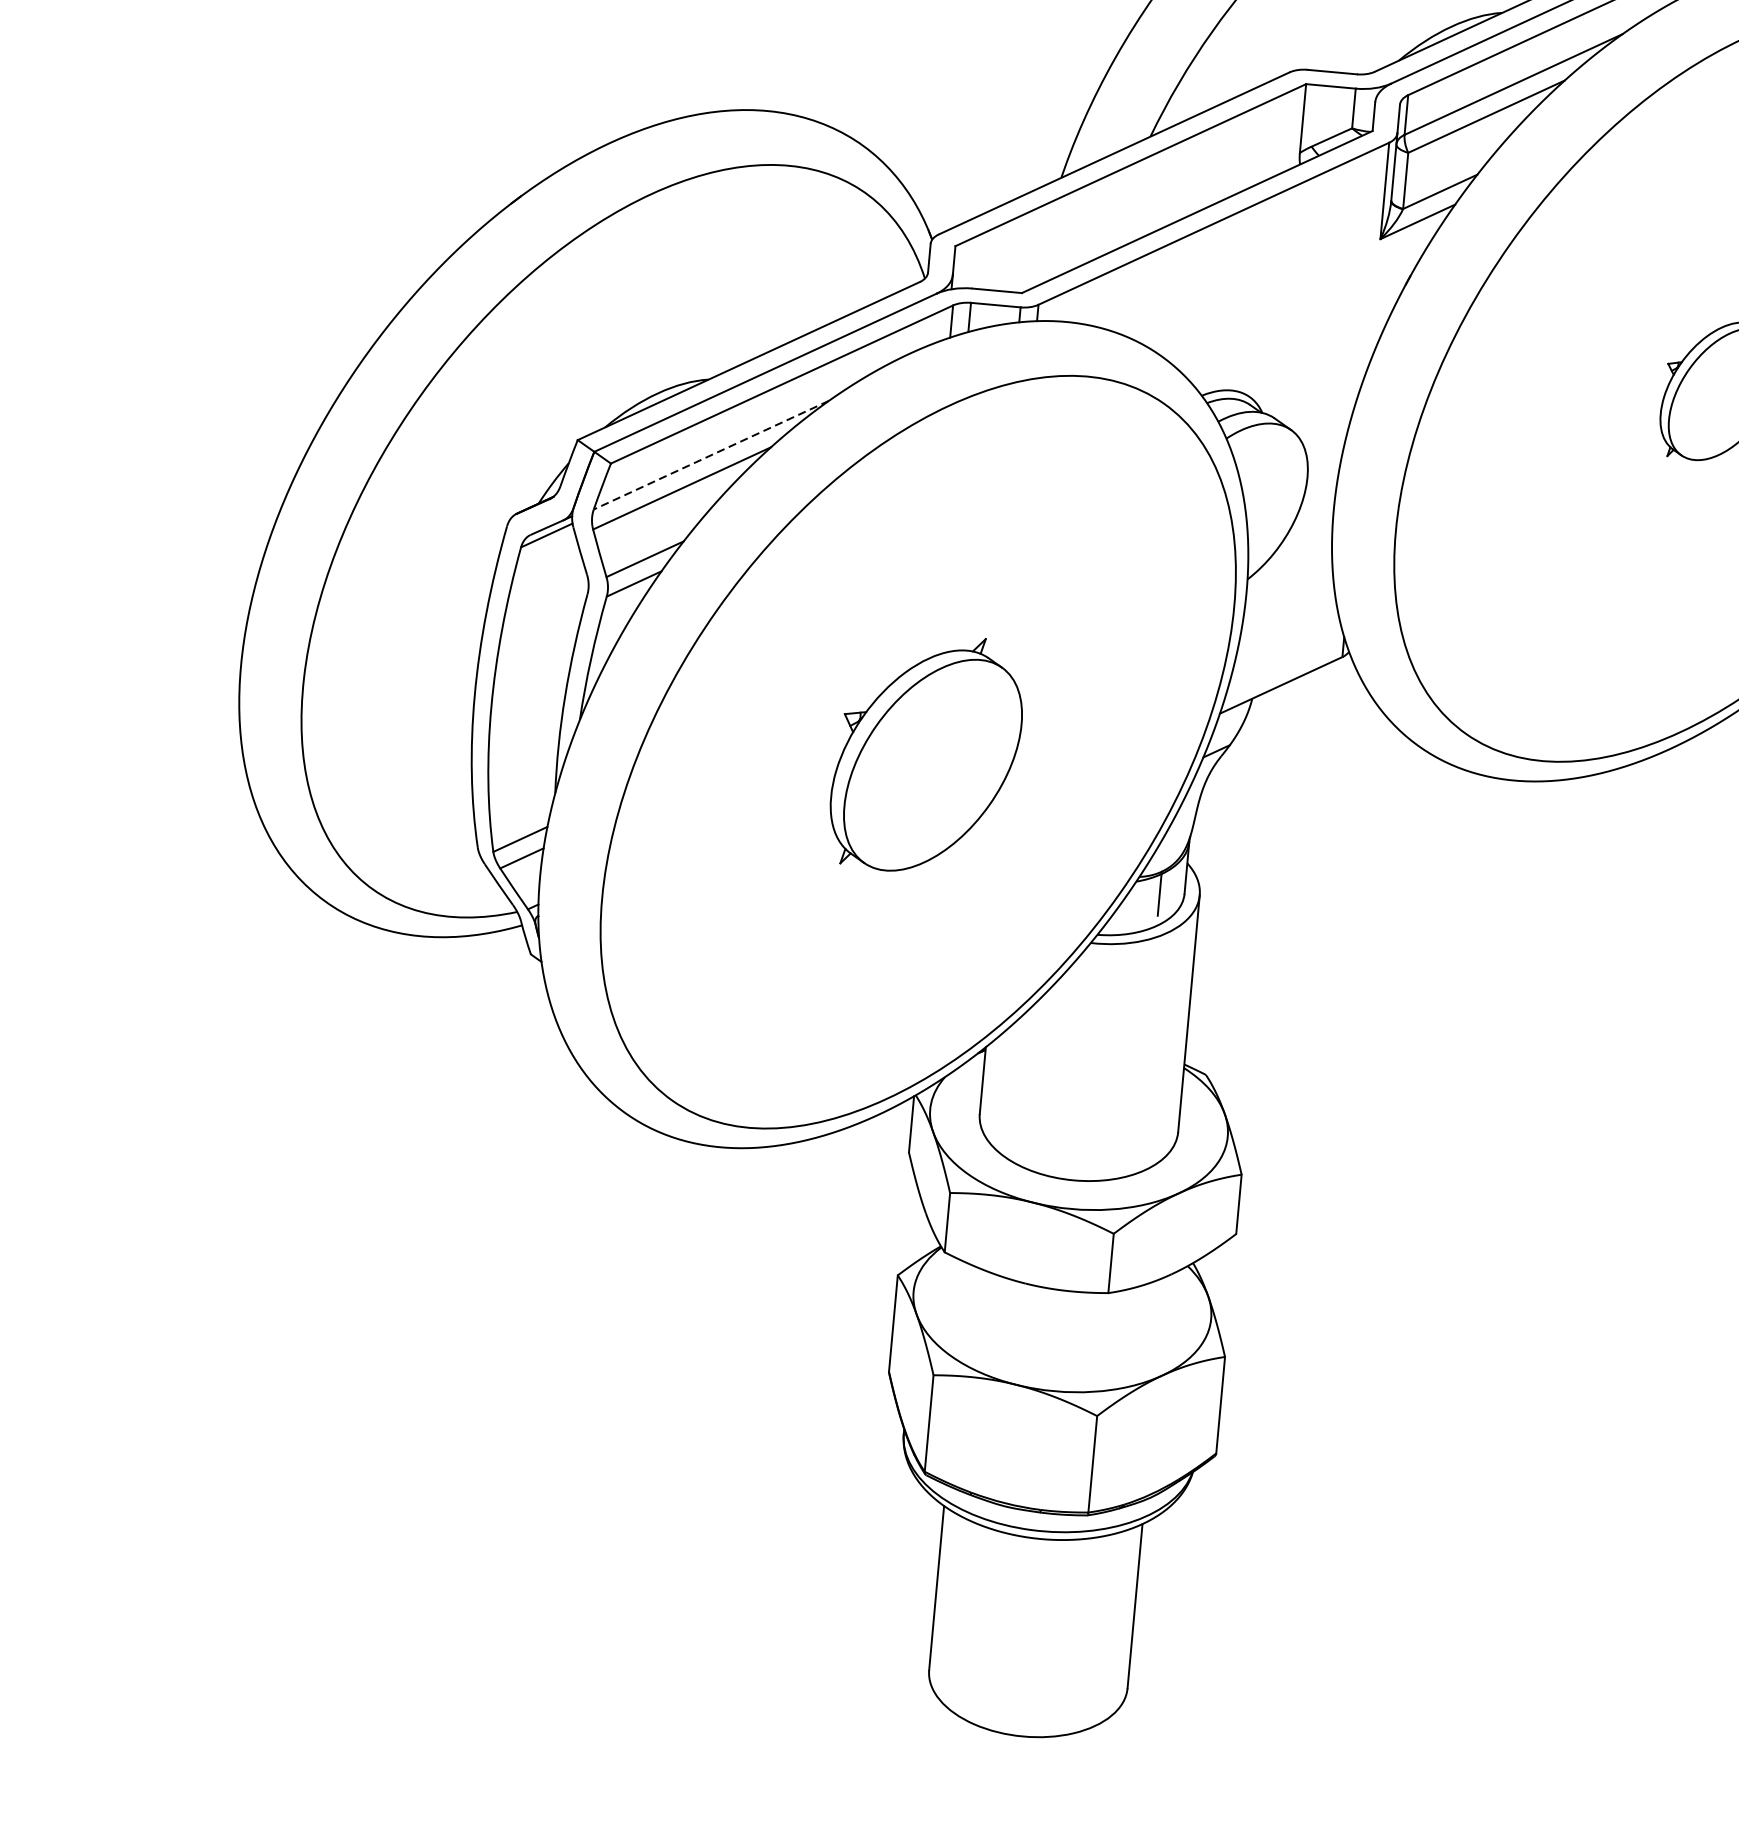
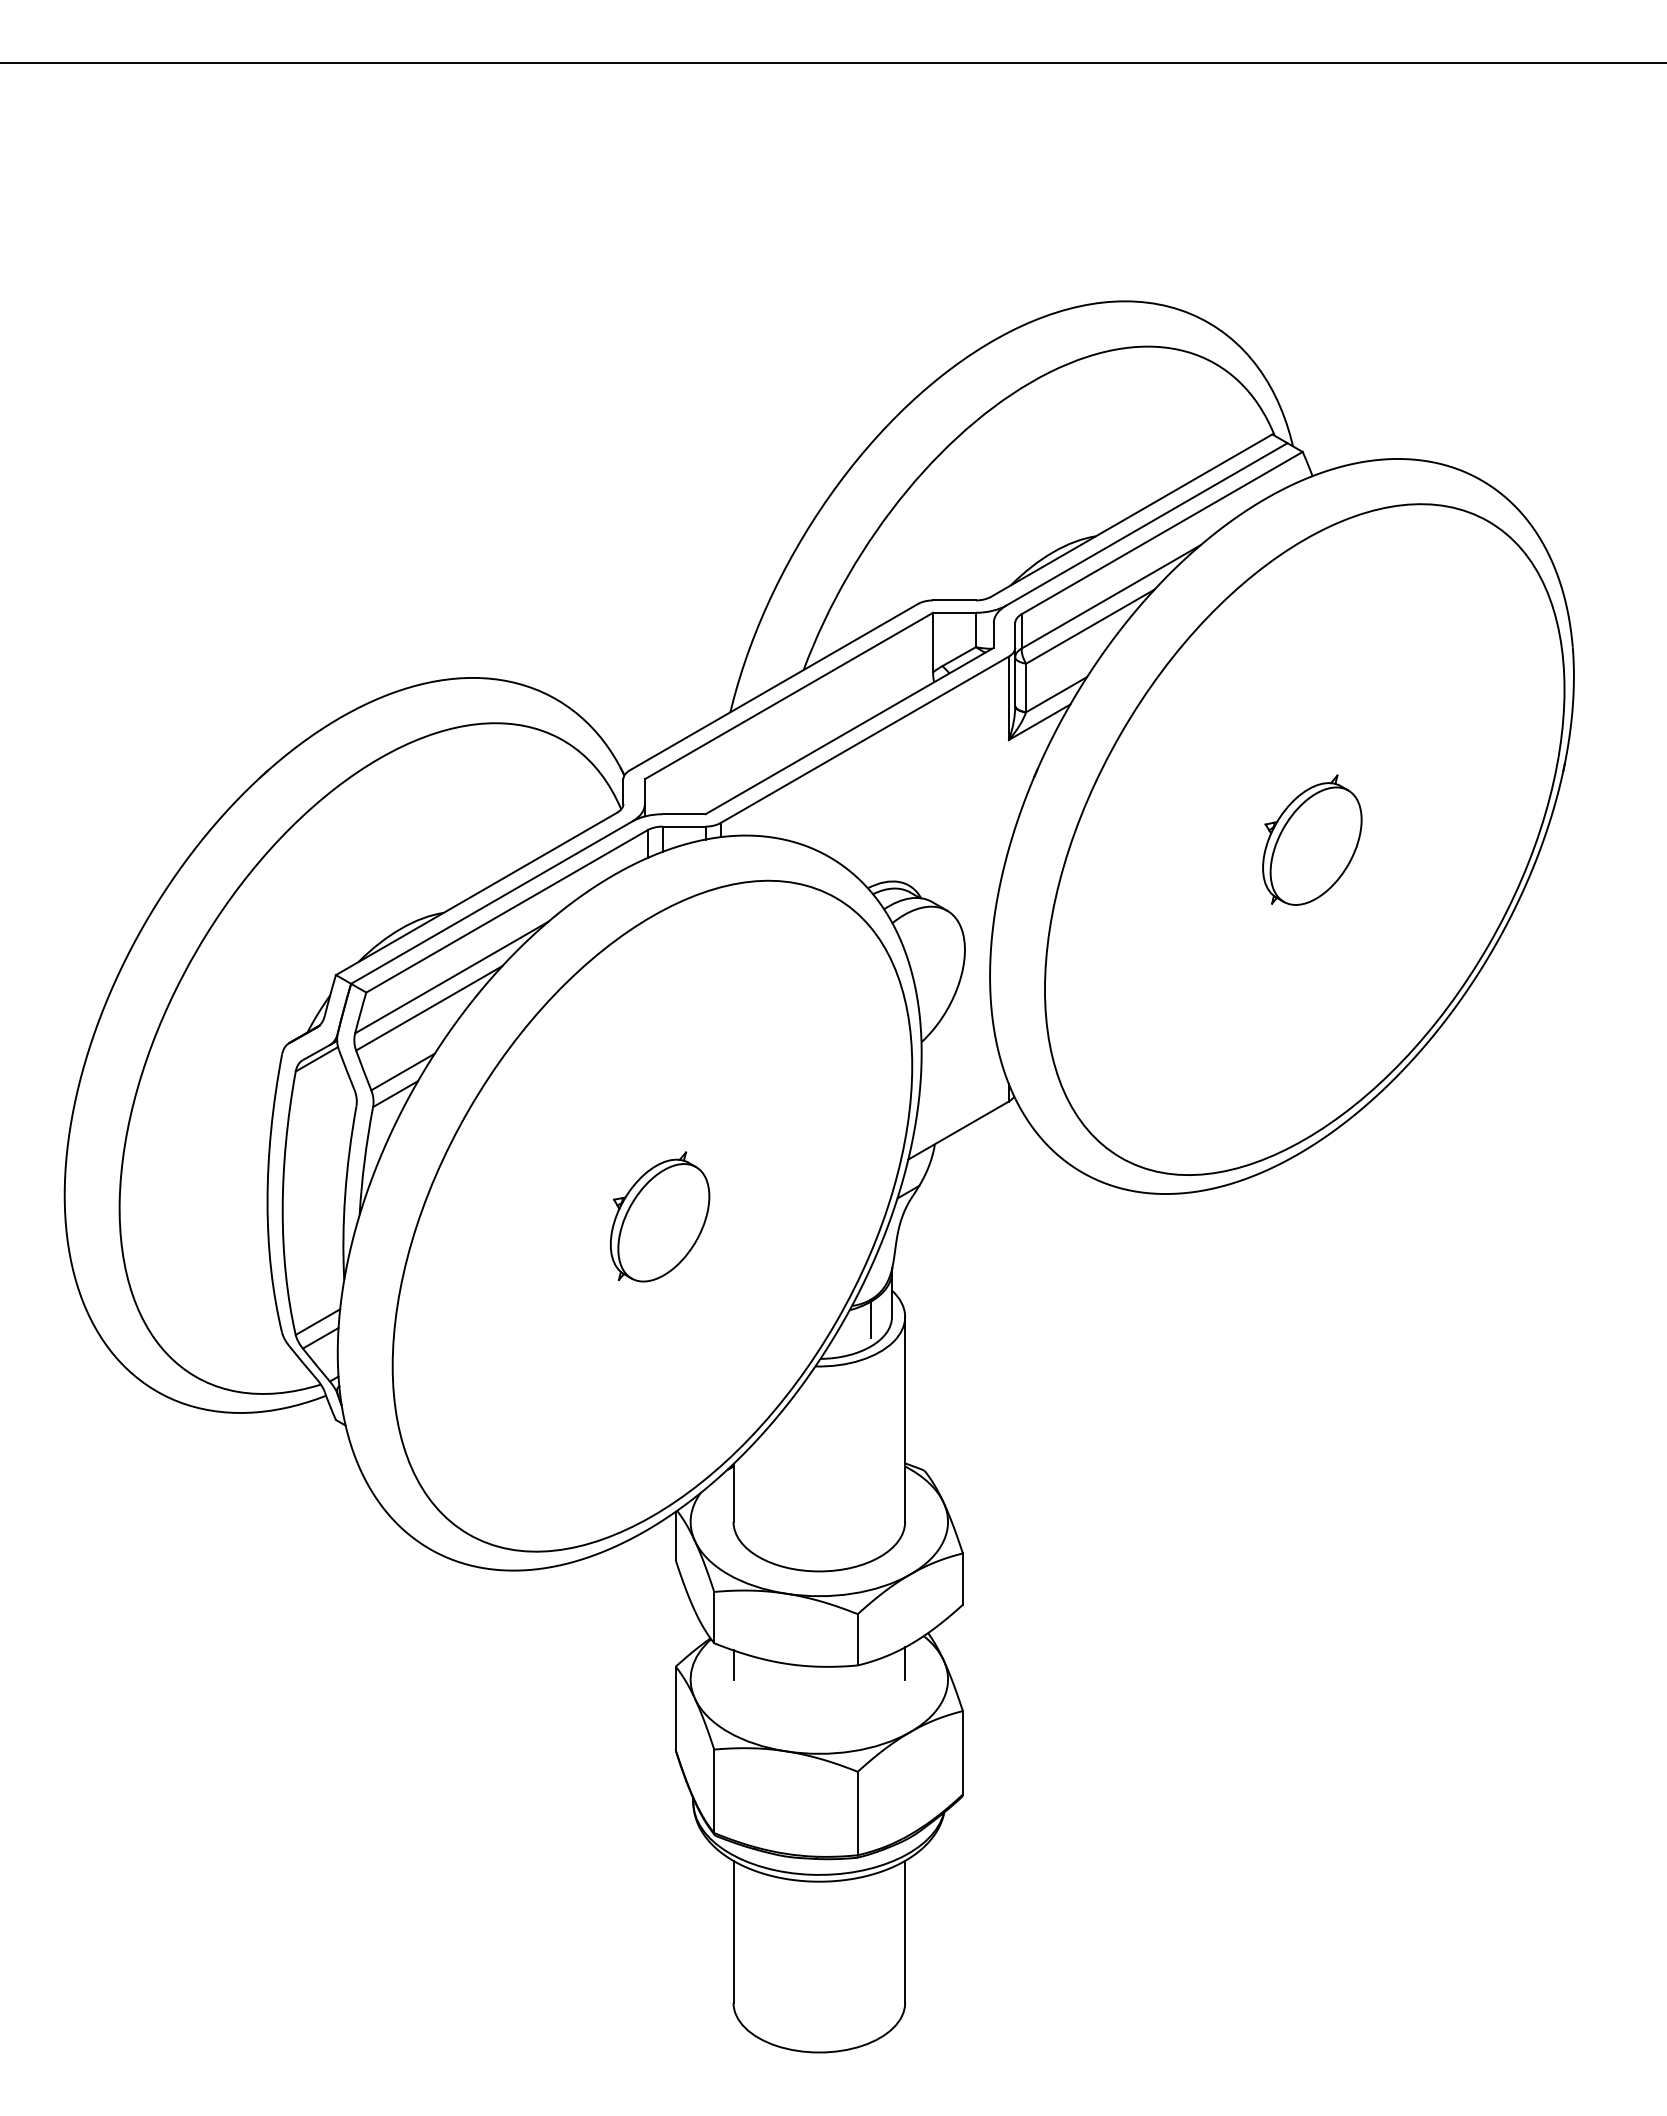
line: (711, 455) -> (451, 977), dashed -> solid
part: (926, 753) -> (659, 1216), size x0.62
line: (964, 1278) -> (733, 1664), added
line: (1163, 1295) -> (905, 1663), added

